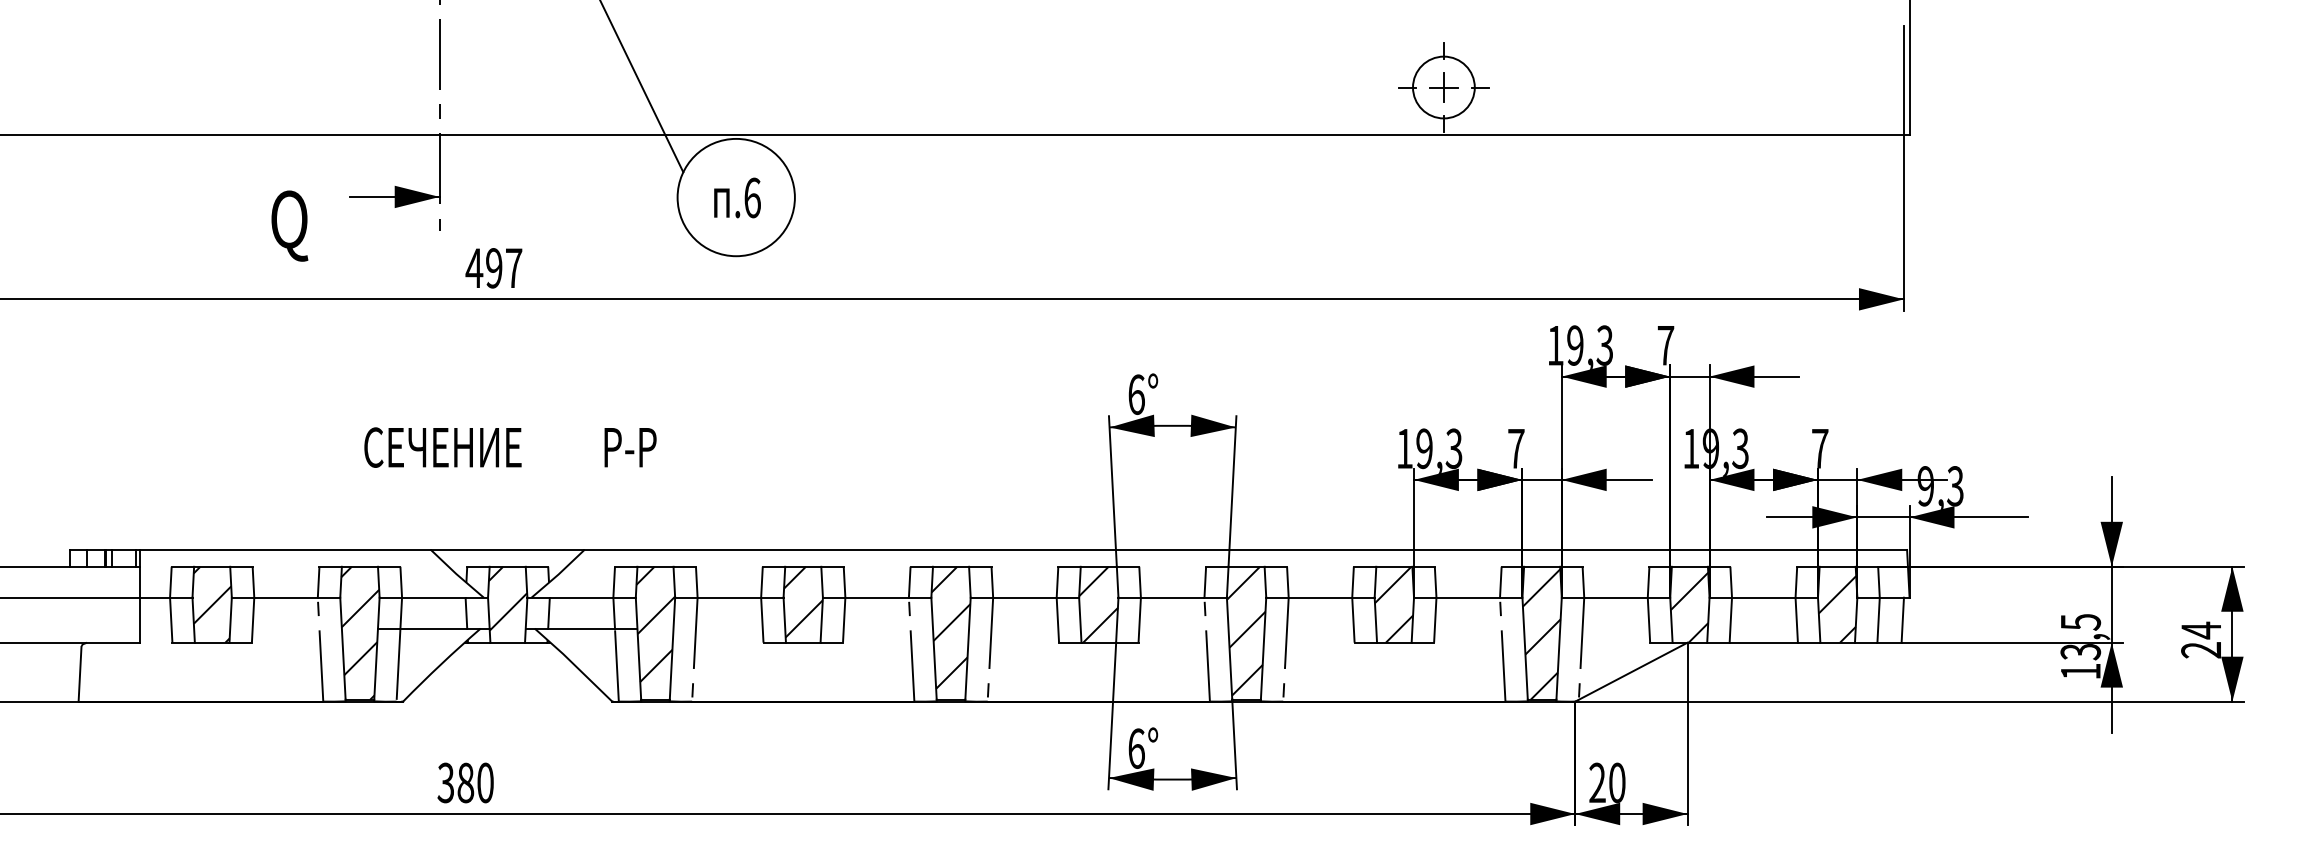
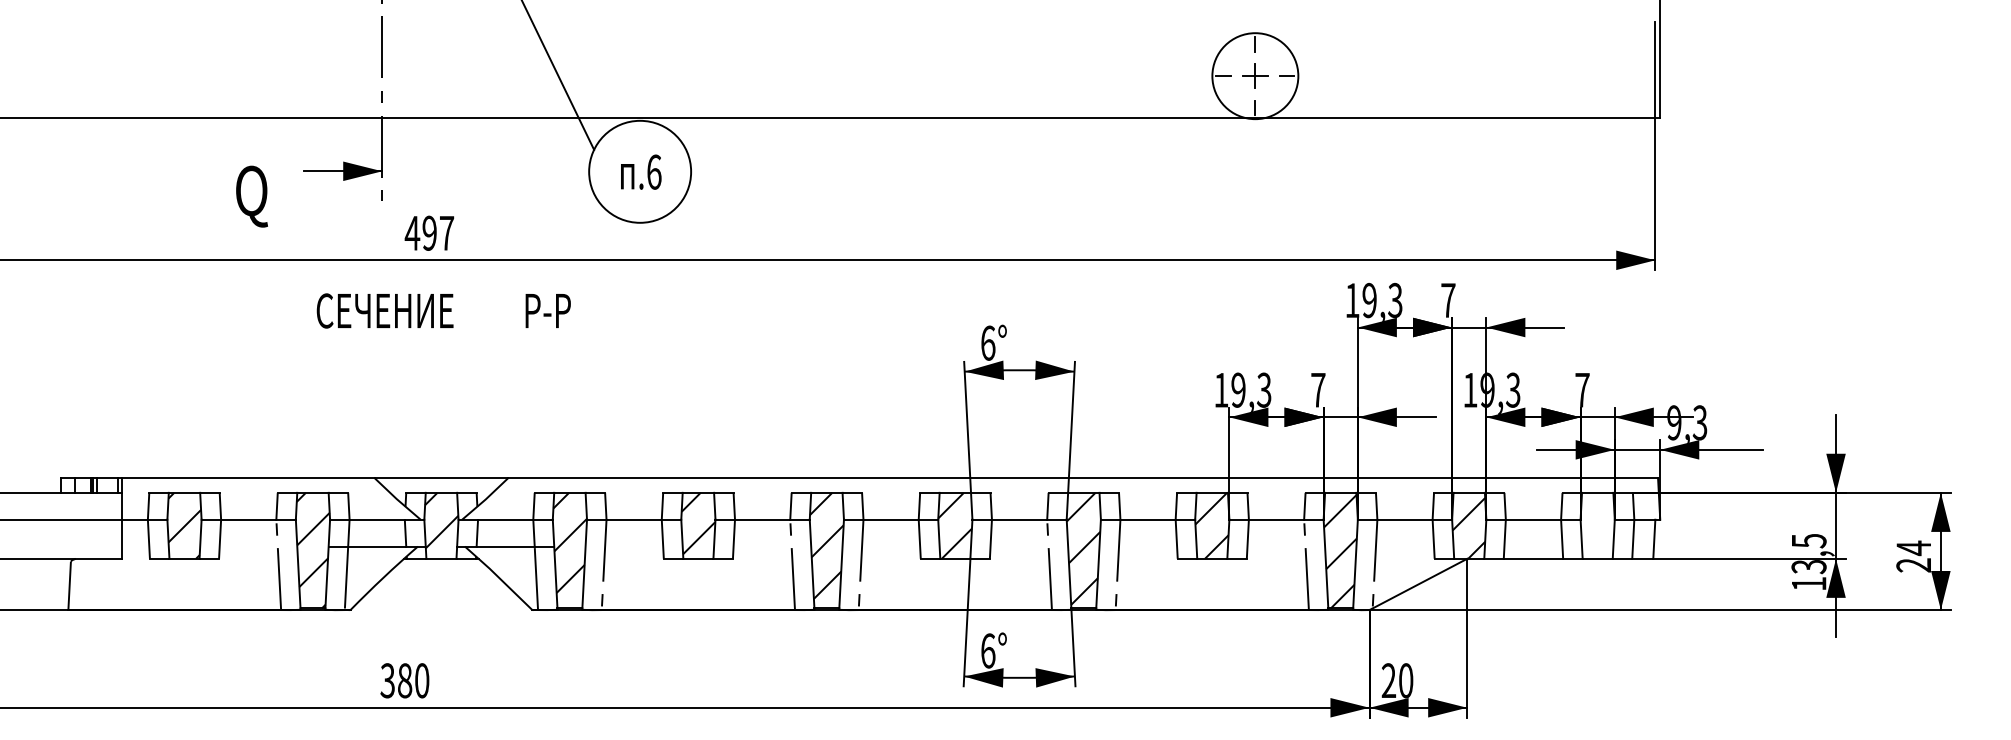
circle: (1443, 87) -> (1255, 76), size x1.6
text: (510, 447) -> (443, 310), moved
hatch: (1837, 609) -> (1597, 529), removed

